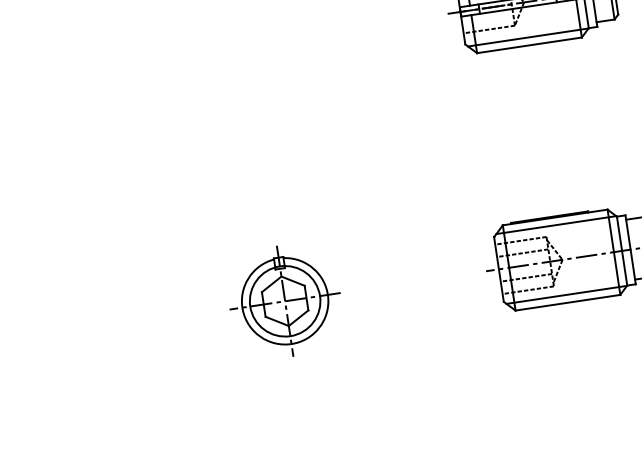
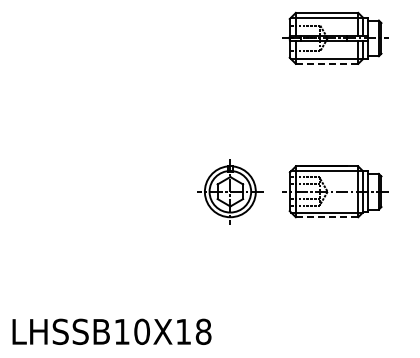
line: (530, 44) -> (327, 63), solid -> dashed
part: (285, 300) -> (230, 191), moved
line: (568, 303) -> (327, 217), solid -> dashed

